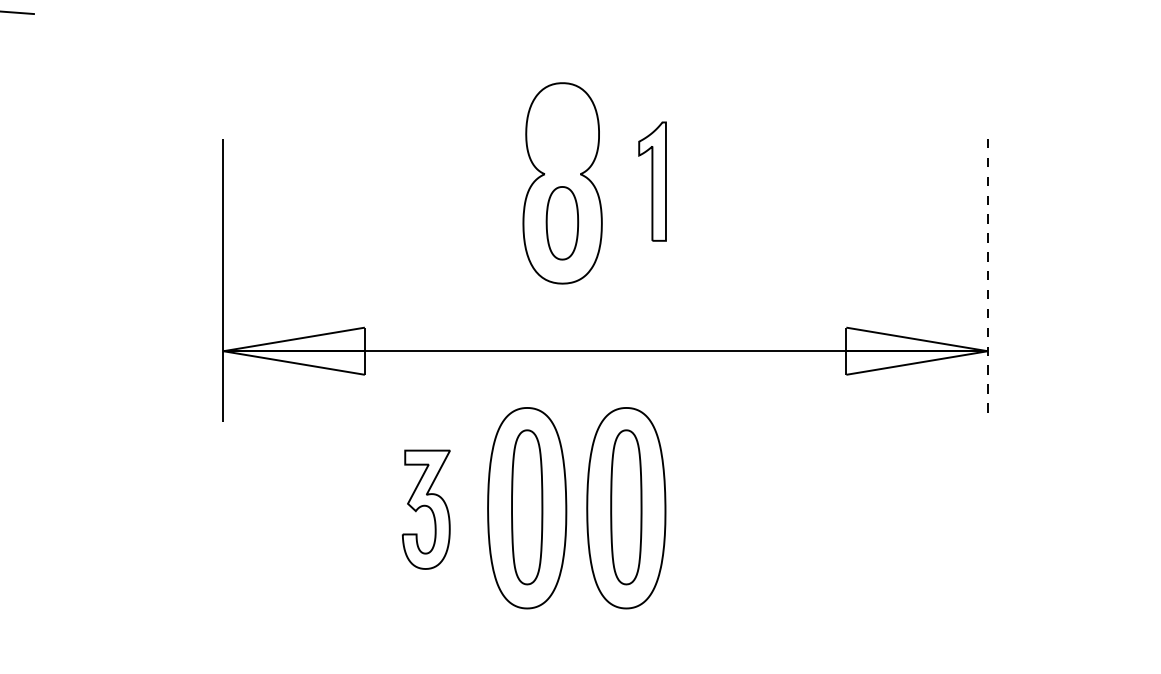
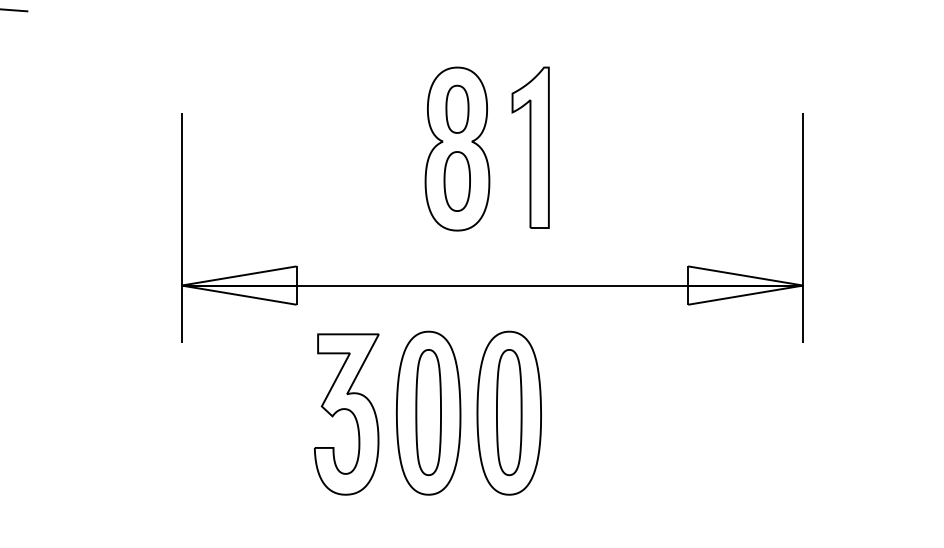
part: (562, 133) -> (457, 108), added
part: (652, 181) -> (530, 147), size x1.67
line: (988, 281) -> (803, 228), dashed -> solid
part: (426, 509) -> (346, 414), size x1.67

